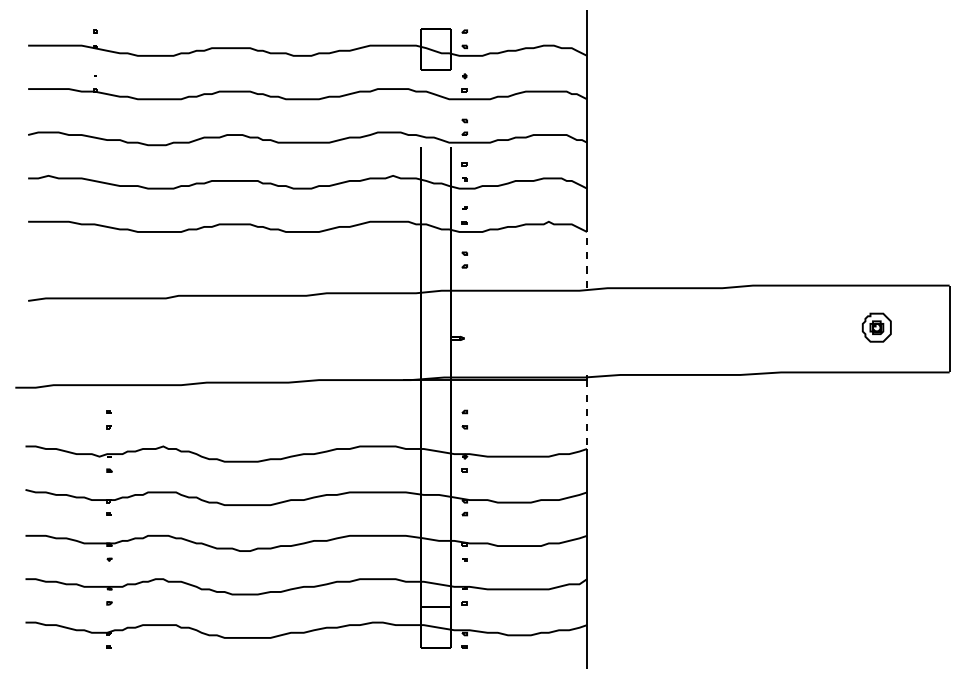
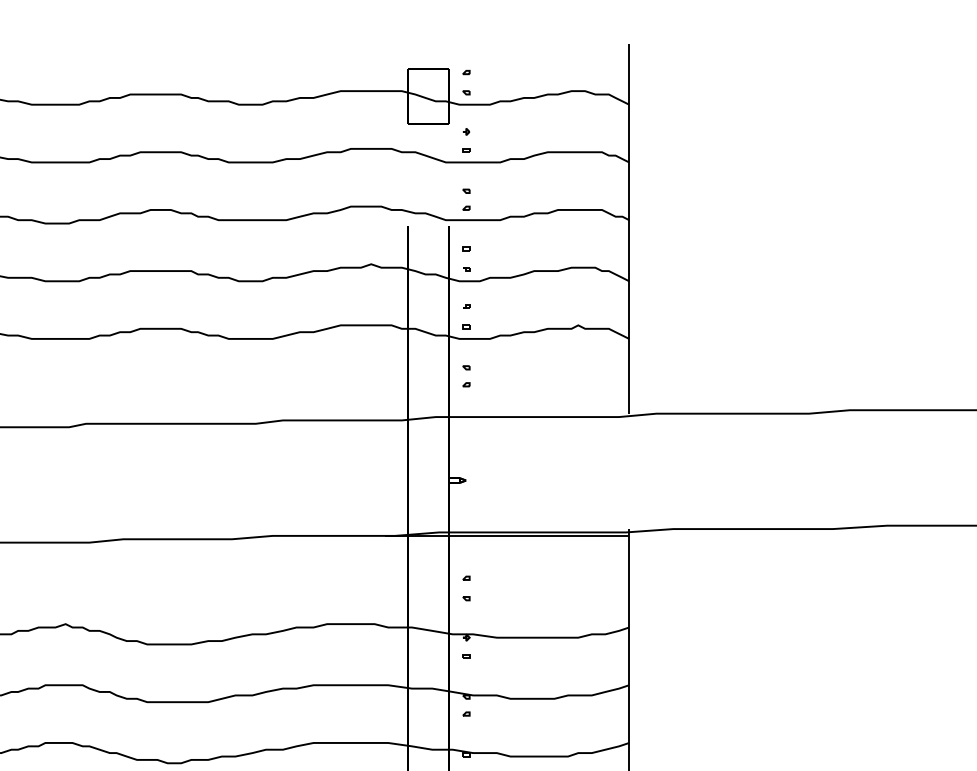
line: (587, 259) -> (629, 375), dashed -> solid
line: (587, 415) -> (629, 582), dashed -> solid

